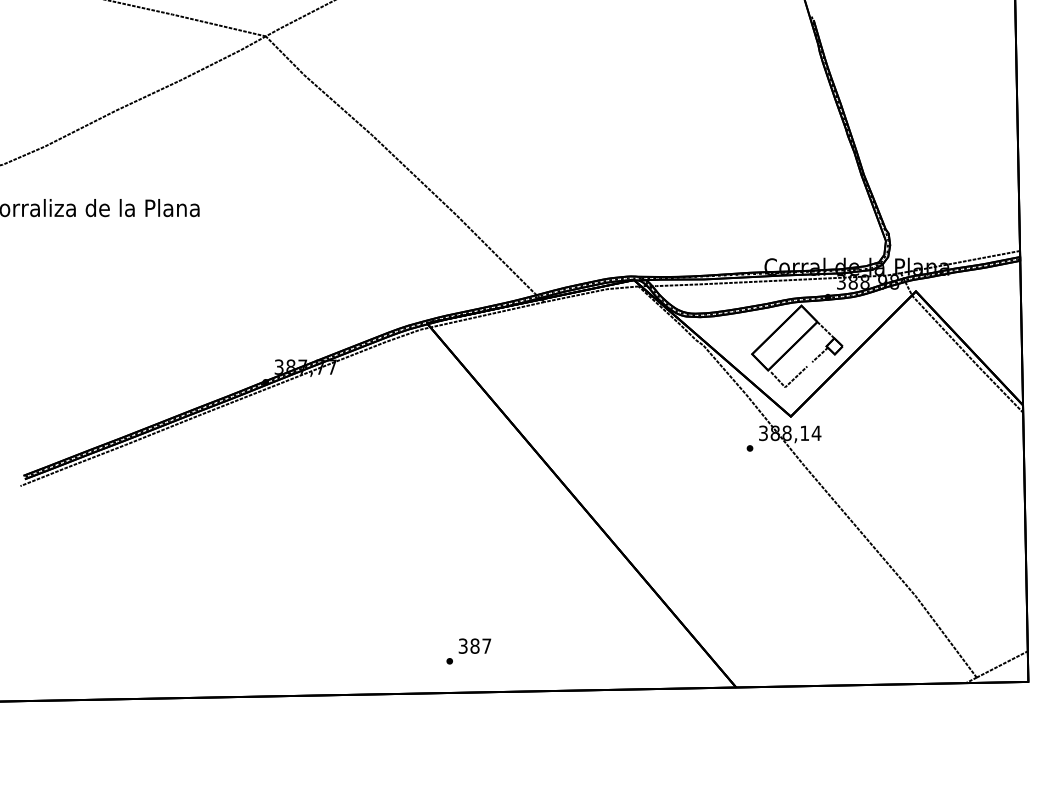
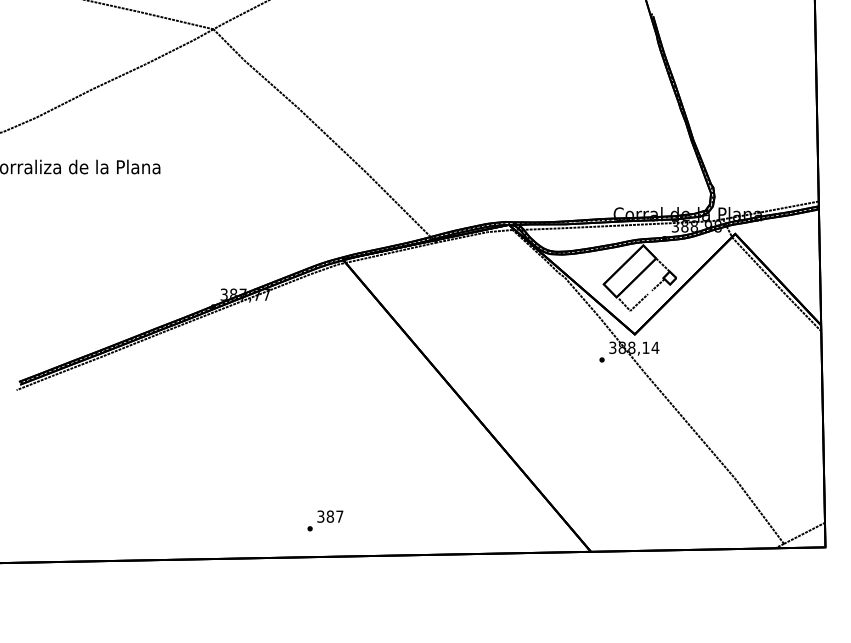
text: (468, 650) -> (325, 520), moved

